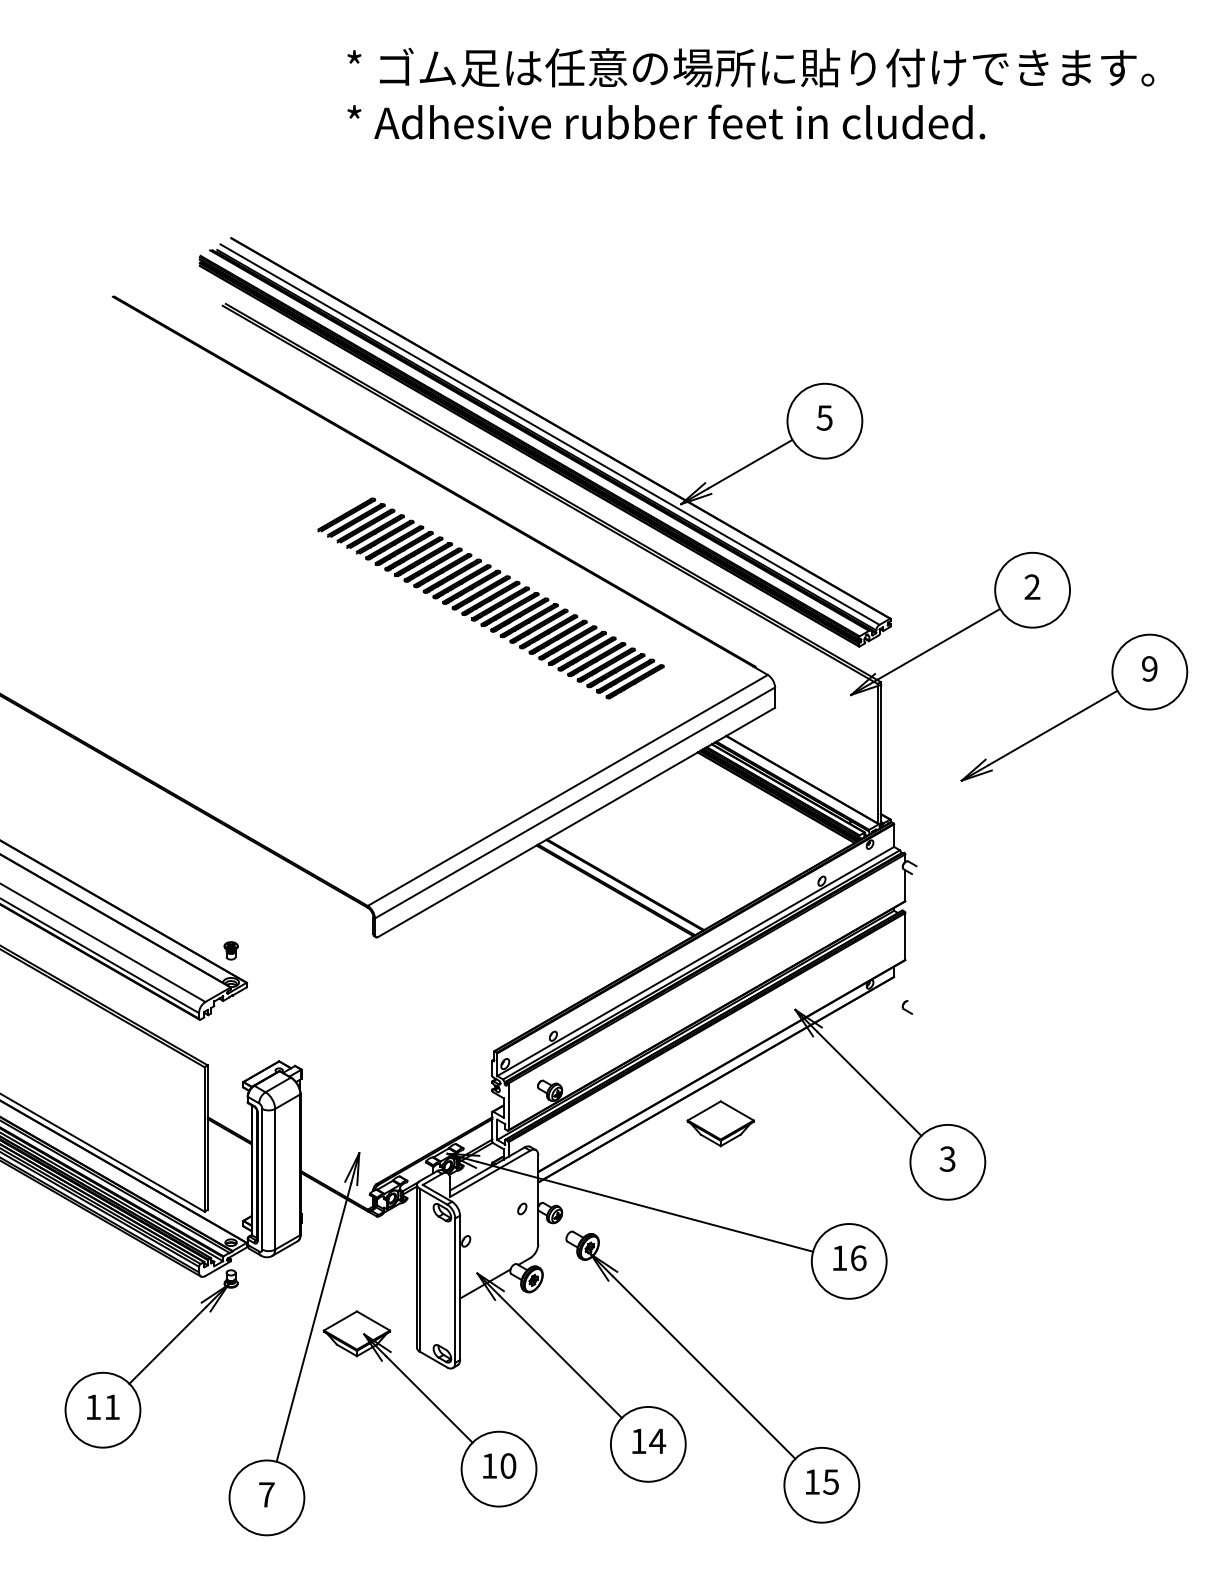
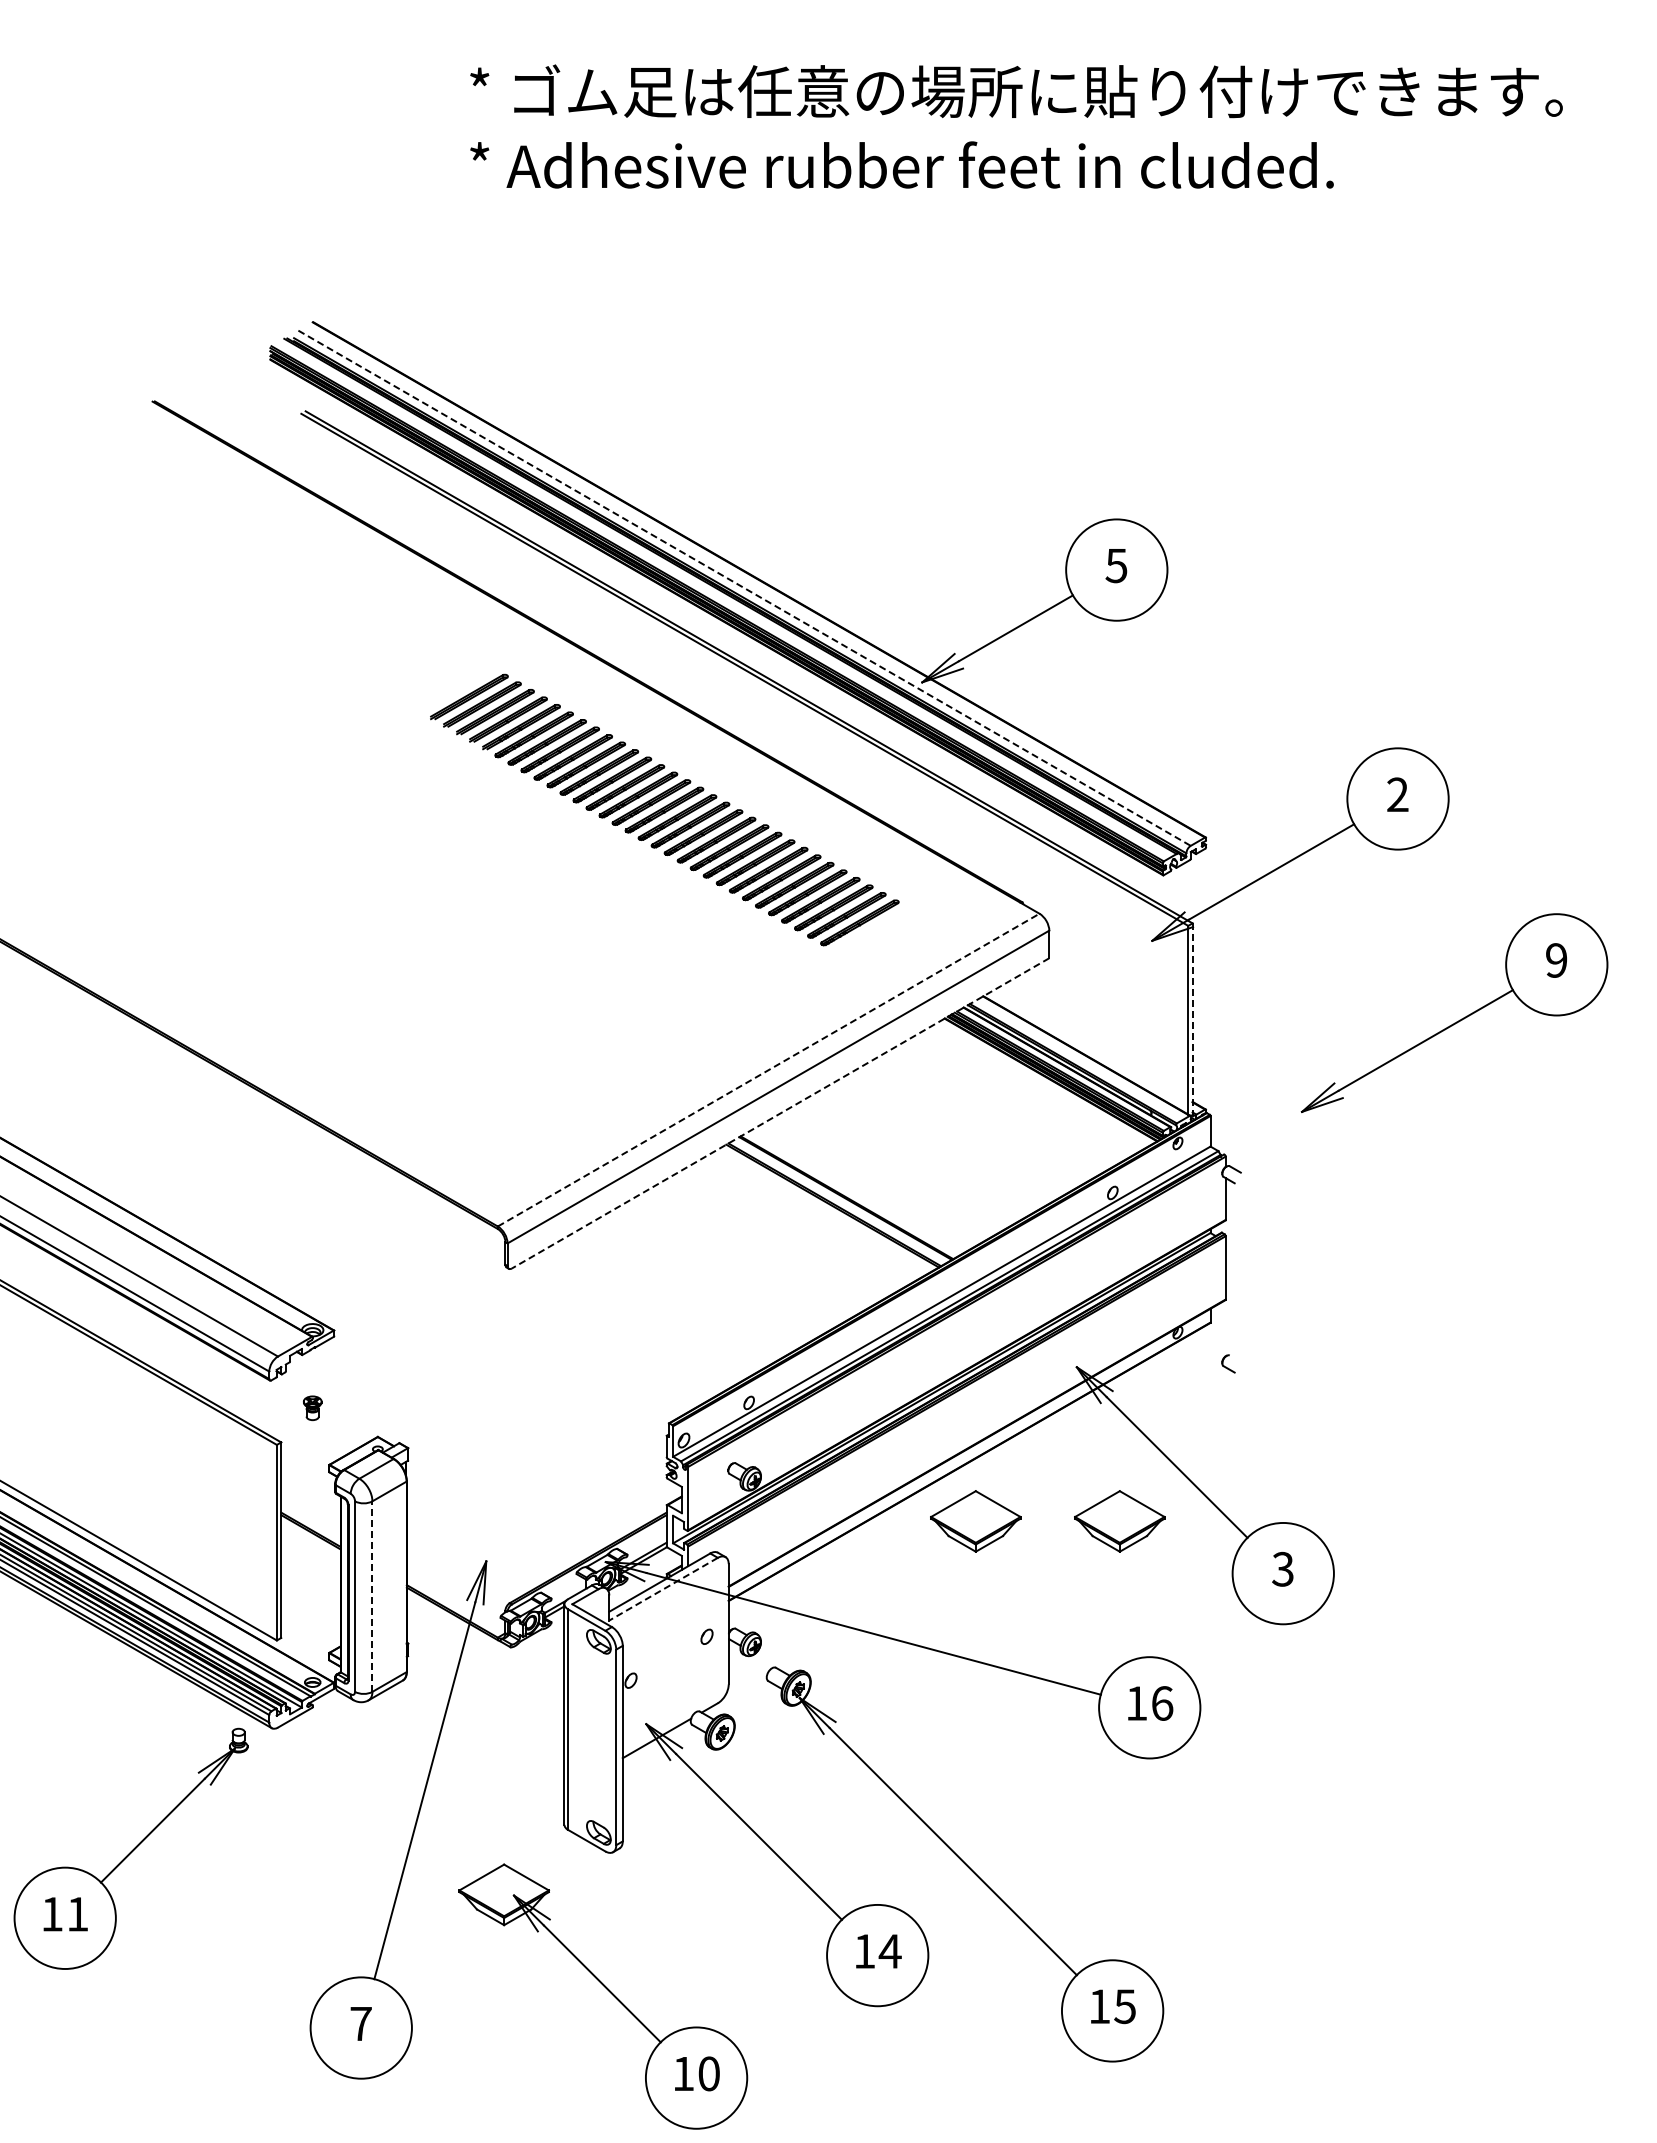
line: (550, 434) -> (745, 588), solid -> dashed
part: (1077, 712) -> (1459, 1019), moved
line: (880, 753) -> (1192, 1020), solid -> dashed
line: (567, 790) -> (768, 1070), solid -> dashed
line: (576, 822) -> (780, 1113), solid -> dashed
part: (230, 951) -> (312, 1408), moved
part: (826, 1123) -> (1119, 1521), added
line: (490, 1174) -> (663, 1589), solid -> dashed
line: (275, 1179) -> (372, 1596), solid -> dashed
part: (151, 1358) -> (130, 1848), moved
part: (434, 1405) -> (608, 1991), moved

